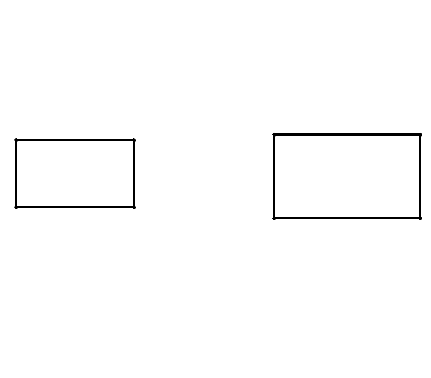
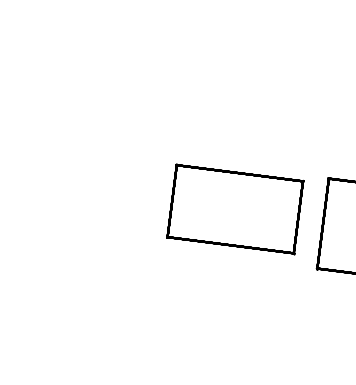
part: (74, 173) -> (234, 209), moved

